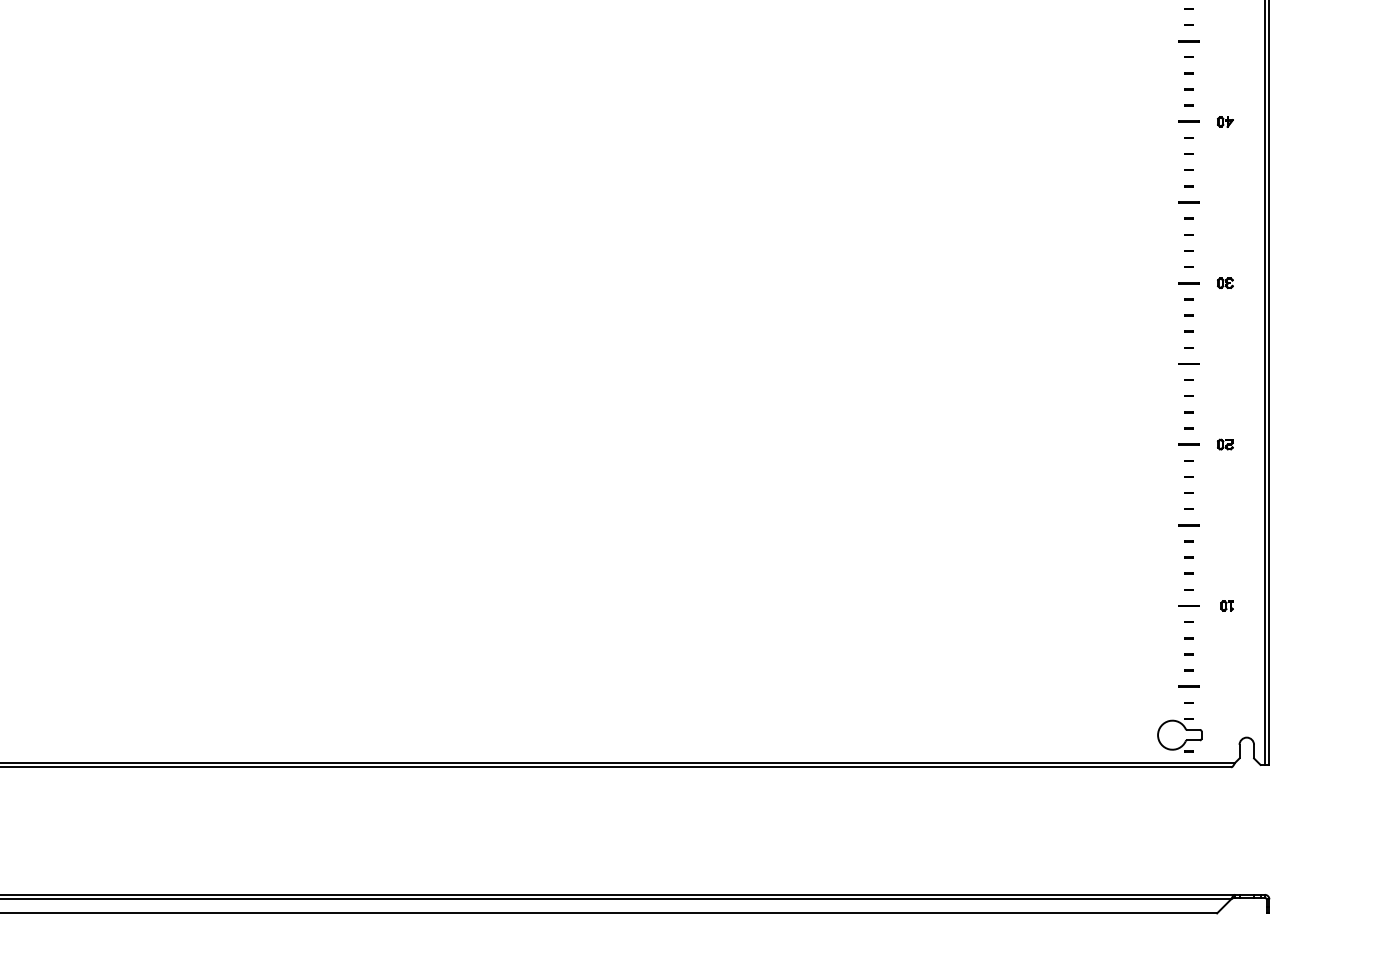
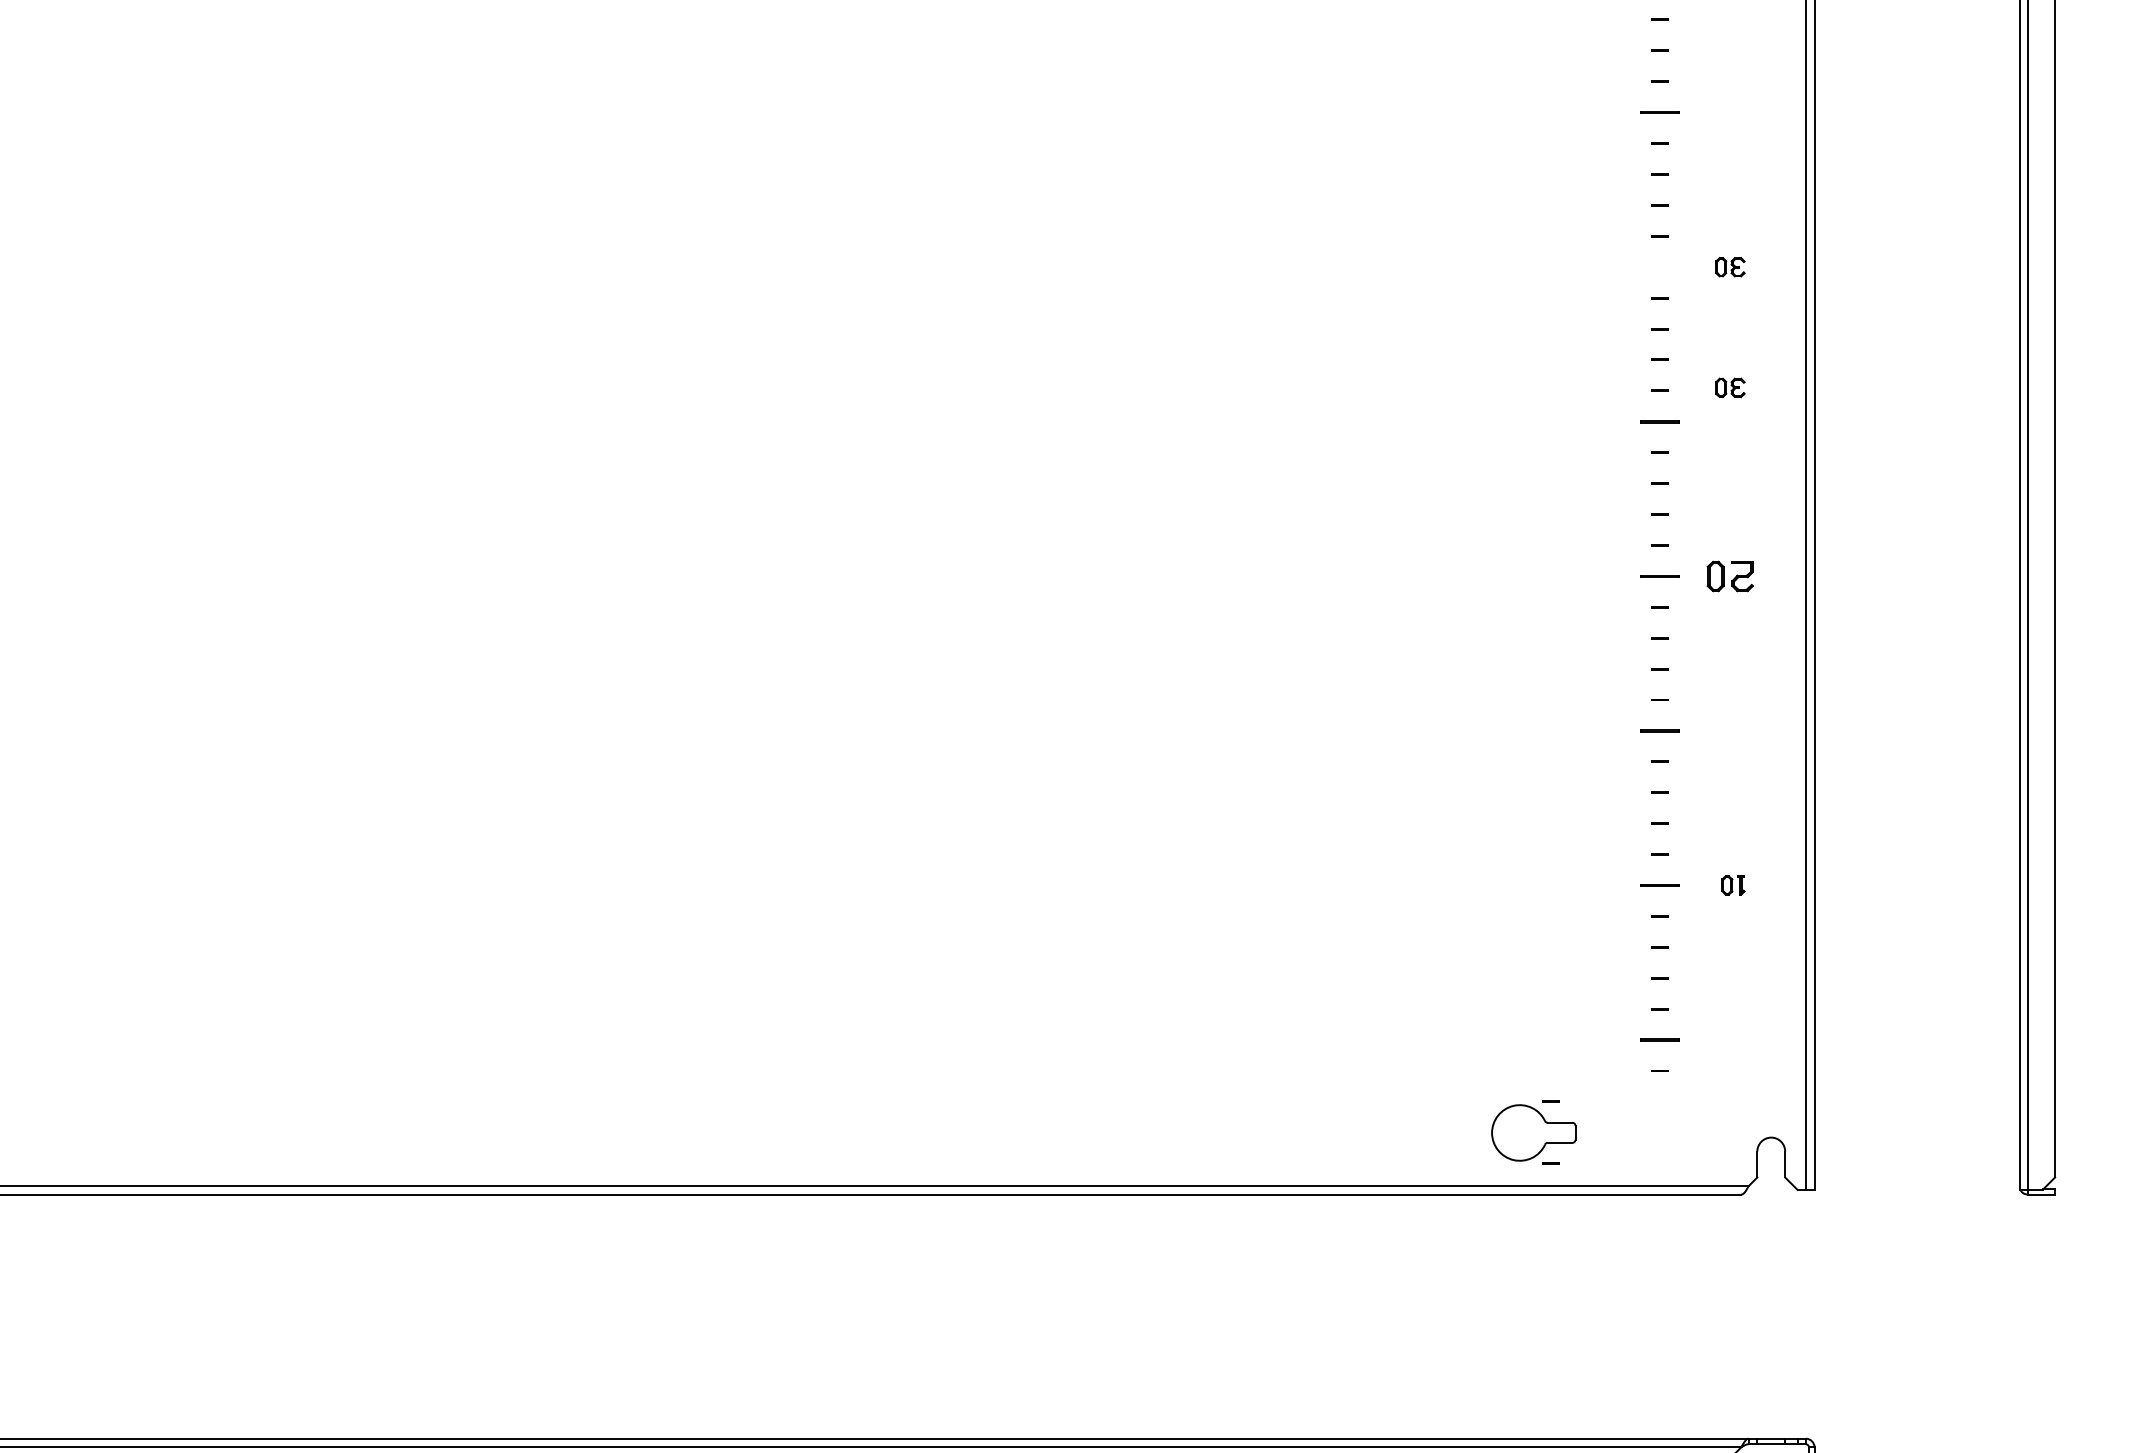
line: (1188, 283) -> (1659, 267), removed
part: (1225, 345) -> (1730, 386), added
part: (1225, 444) -> (1730, 576), size x1.6
part: (1179, 735) -> (1533, 1133), moved

